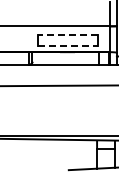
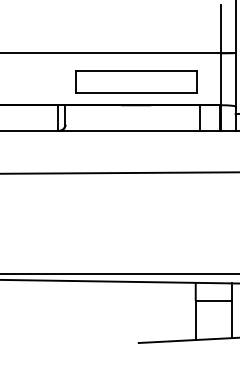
line: (67, 35) -> (136, 71), dashed -> solid
line: (68, 46) -> (138, 93), dashed -> solid

